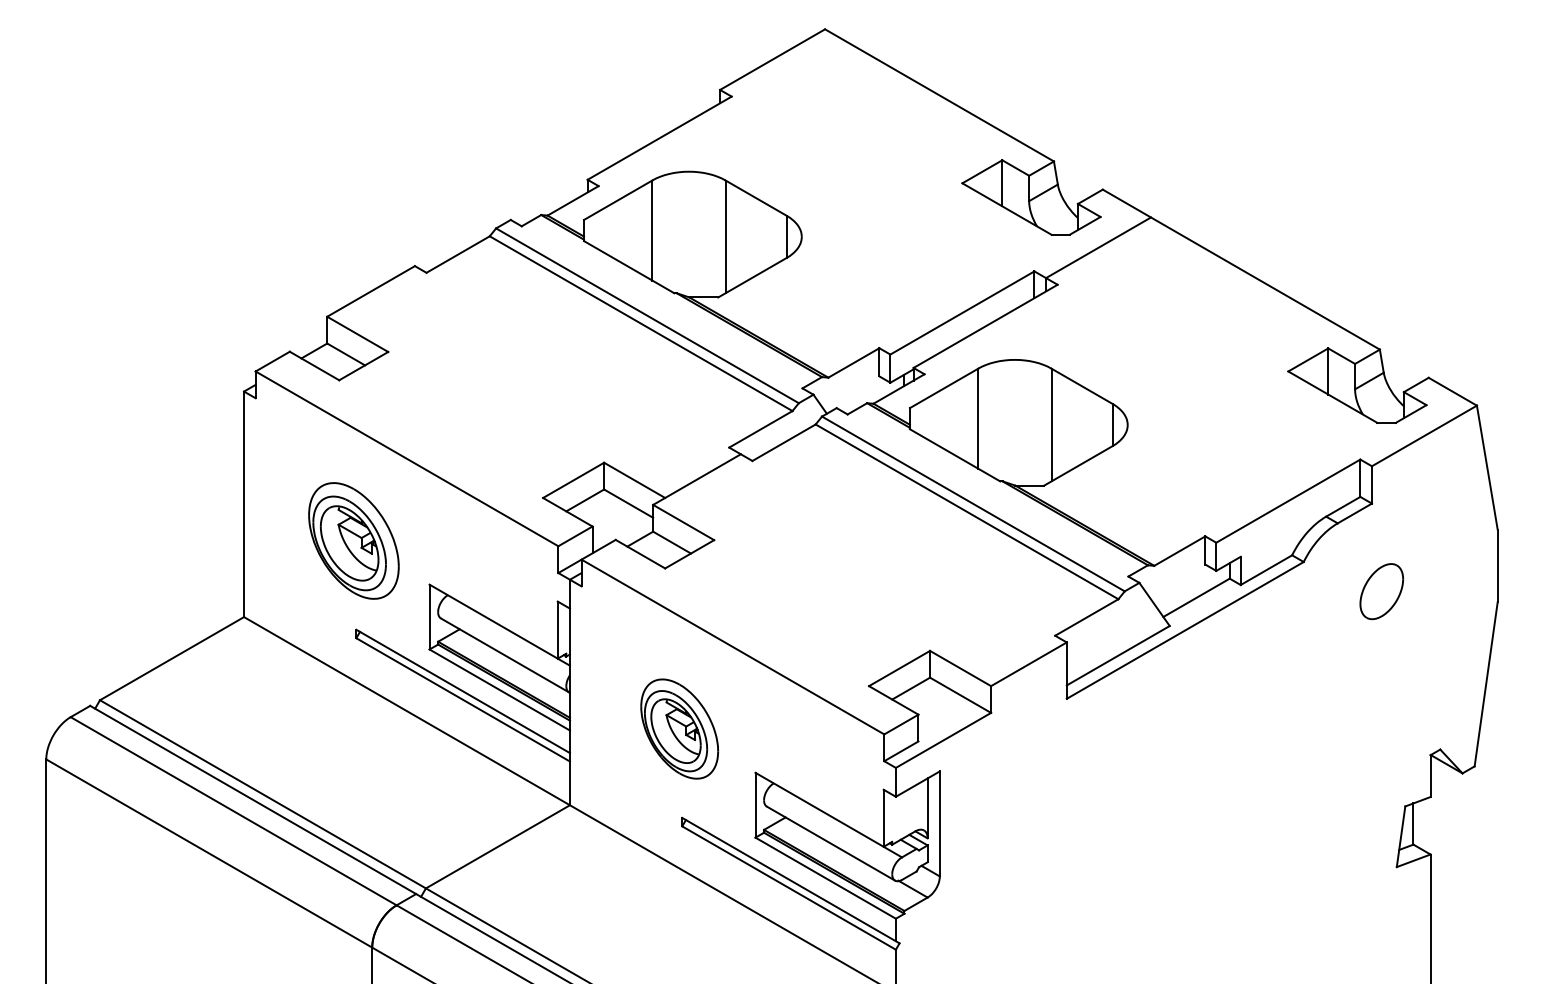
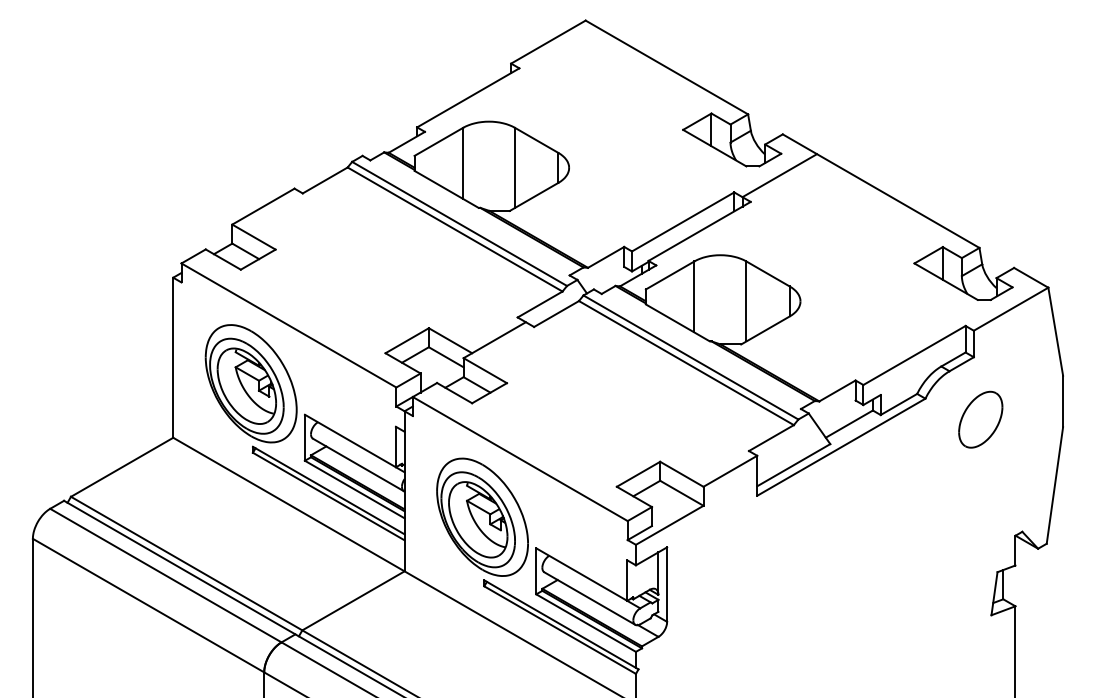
part: (353, 540) -> (250, 383), size x1.43
part: (1381, 591) -> (980, 419), size x1.43
part: (679, 728) -> (482, 516), size x1.67

